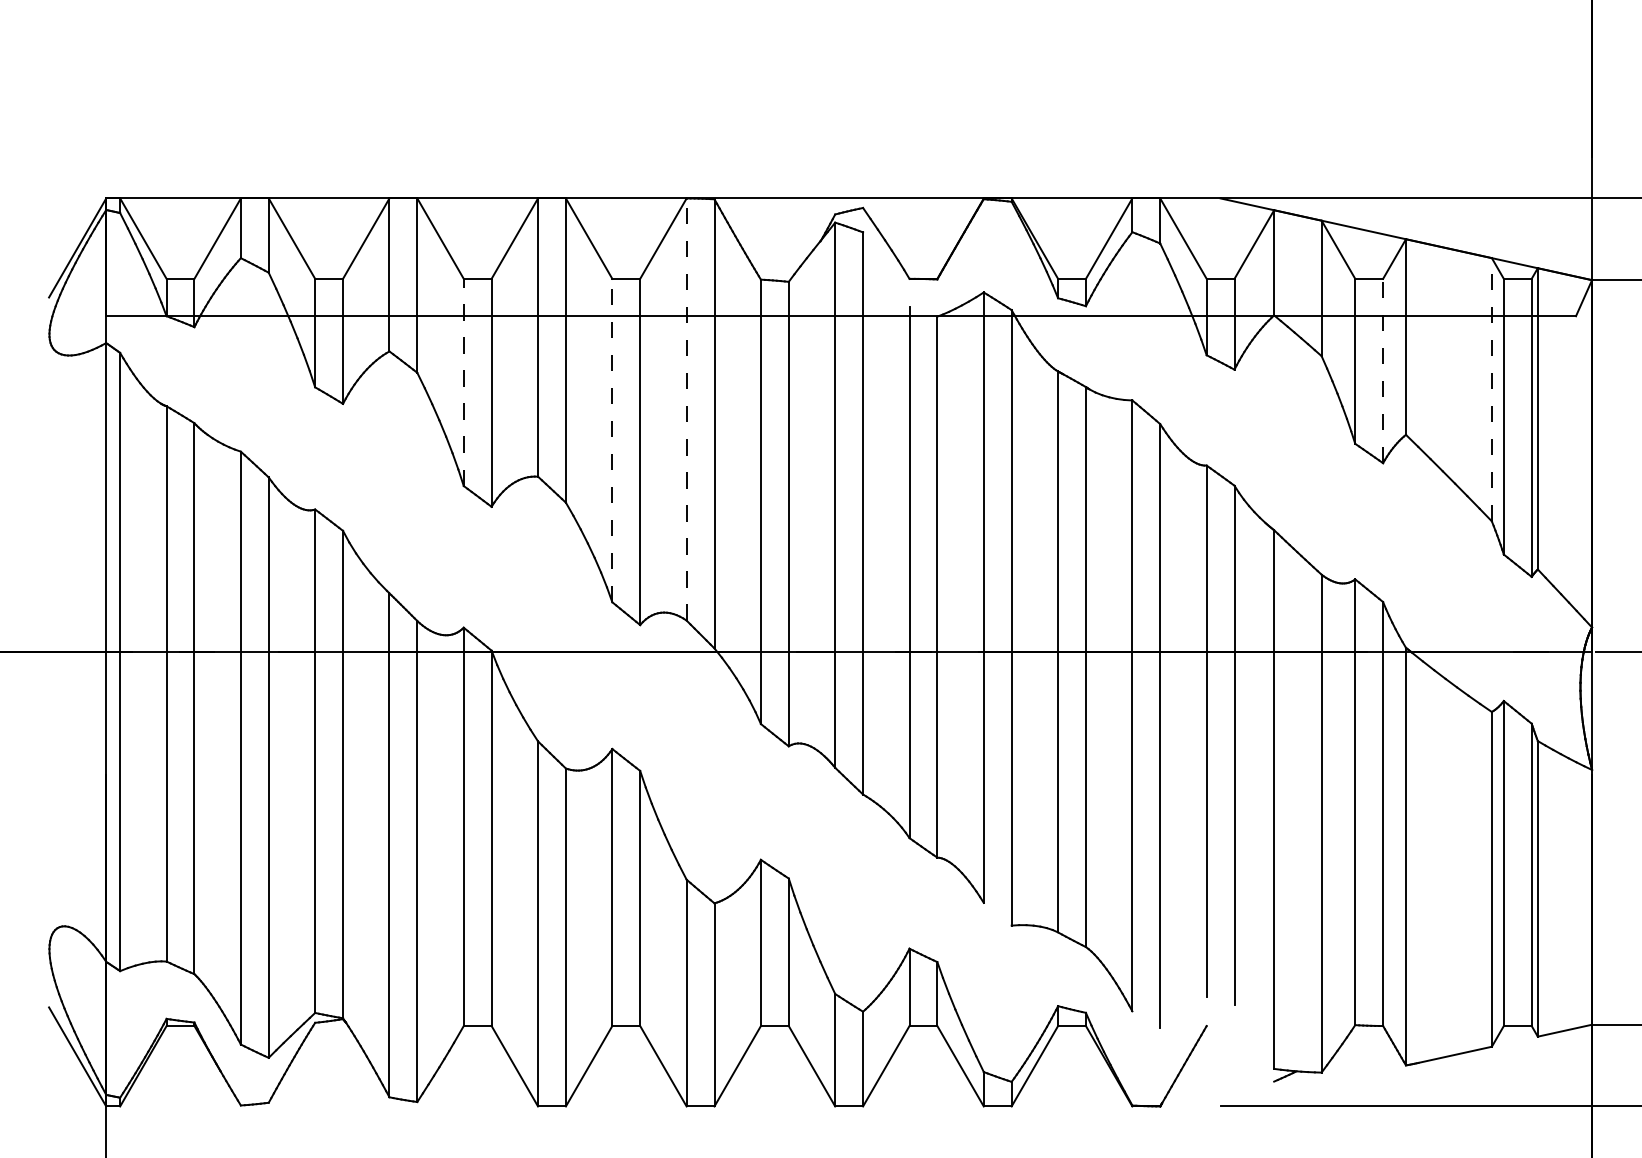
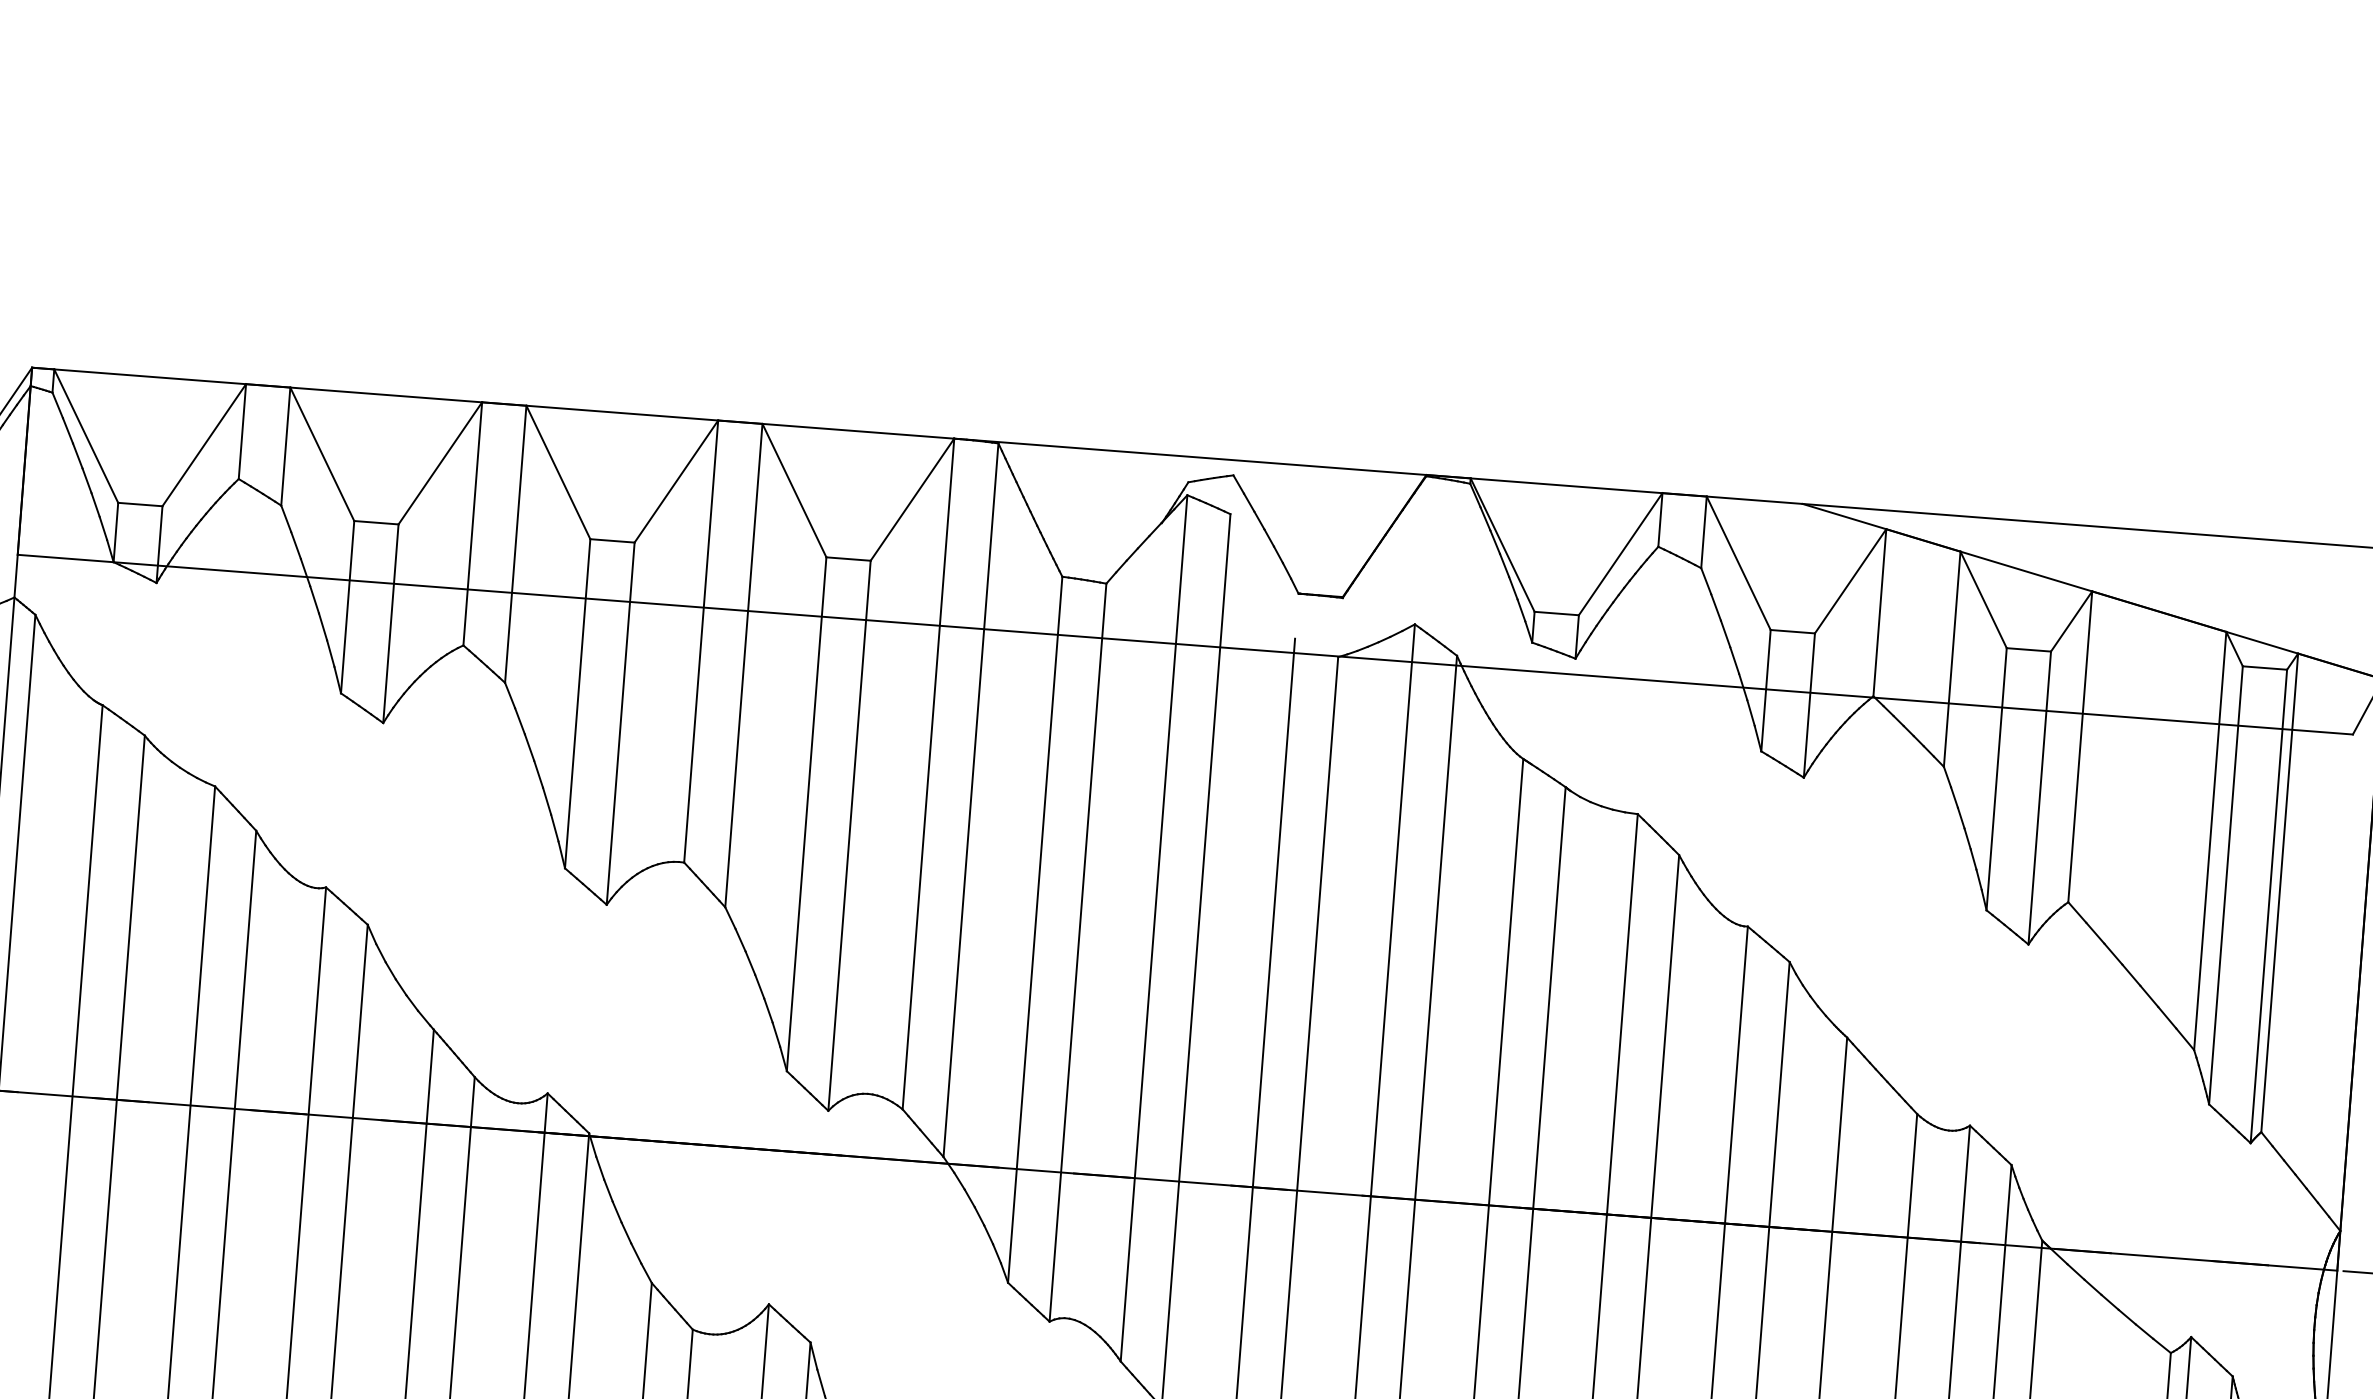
line: (1383, 370) -> (2040, 797), dashed -> solid
line: (463, 382) -> (577, 703), dashed -> solid
line: (1491, 389) -> (2209, 840), dashed -> solid
line: (686, 409) -> (928, 773), dashed -> solid
line: (612, 440) -> (806, 814), dashed -> solid

